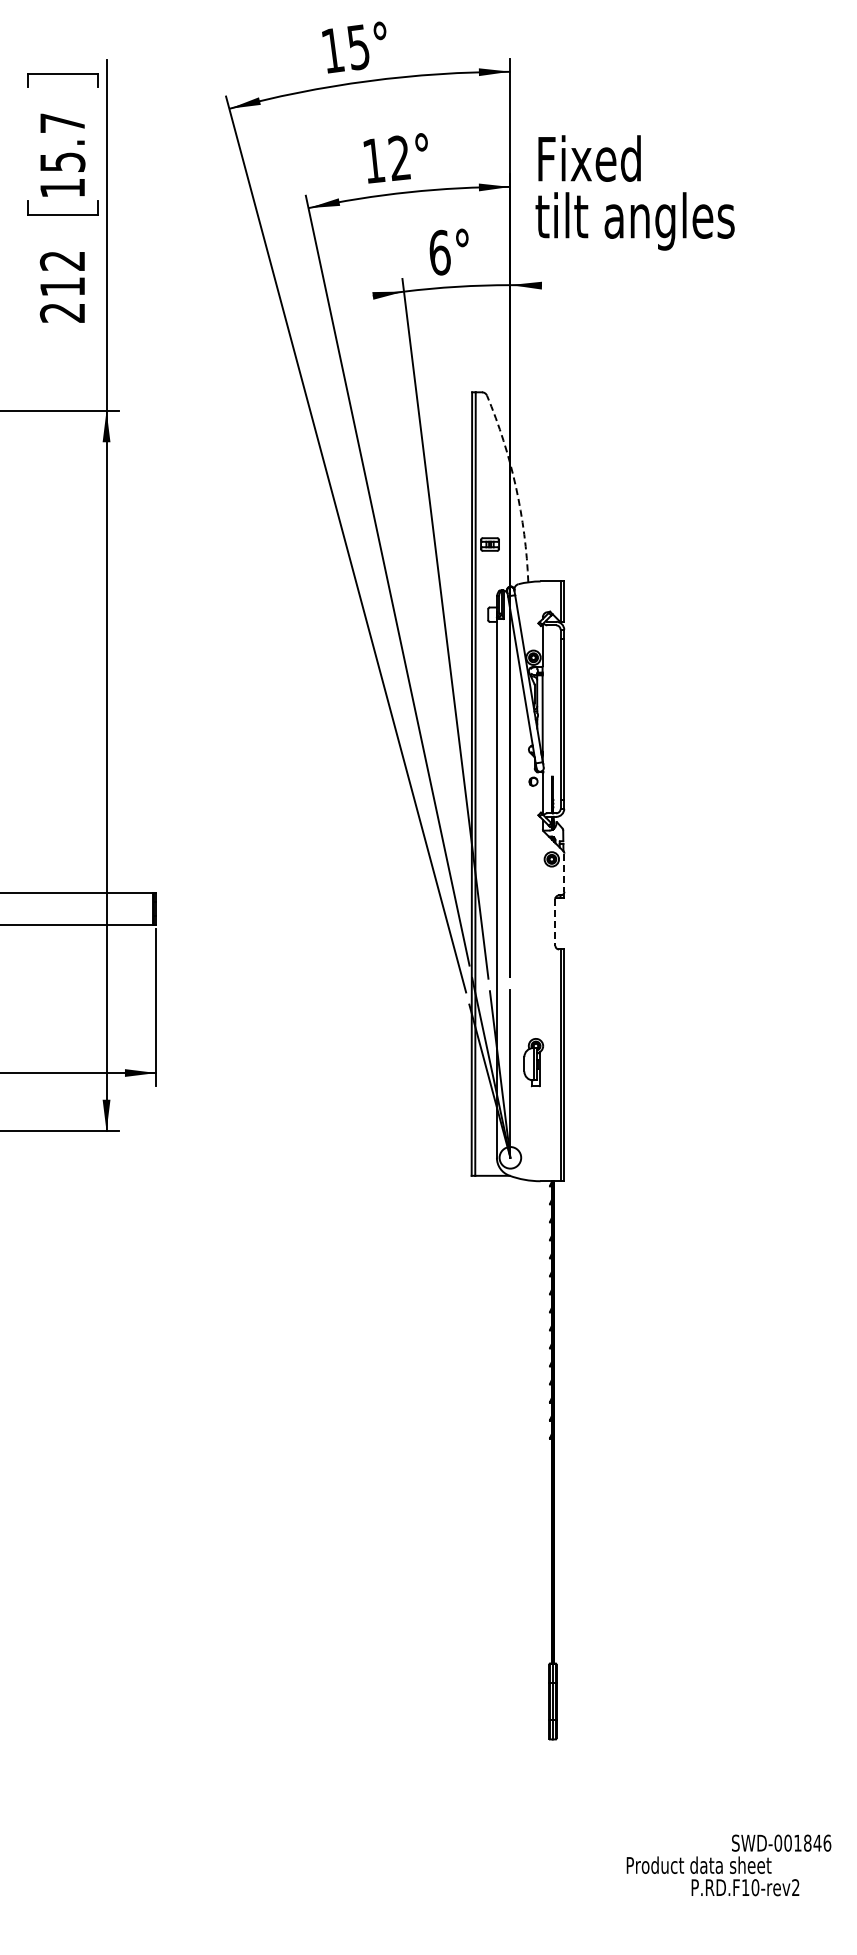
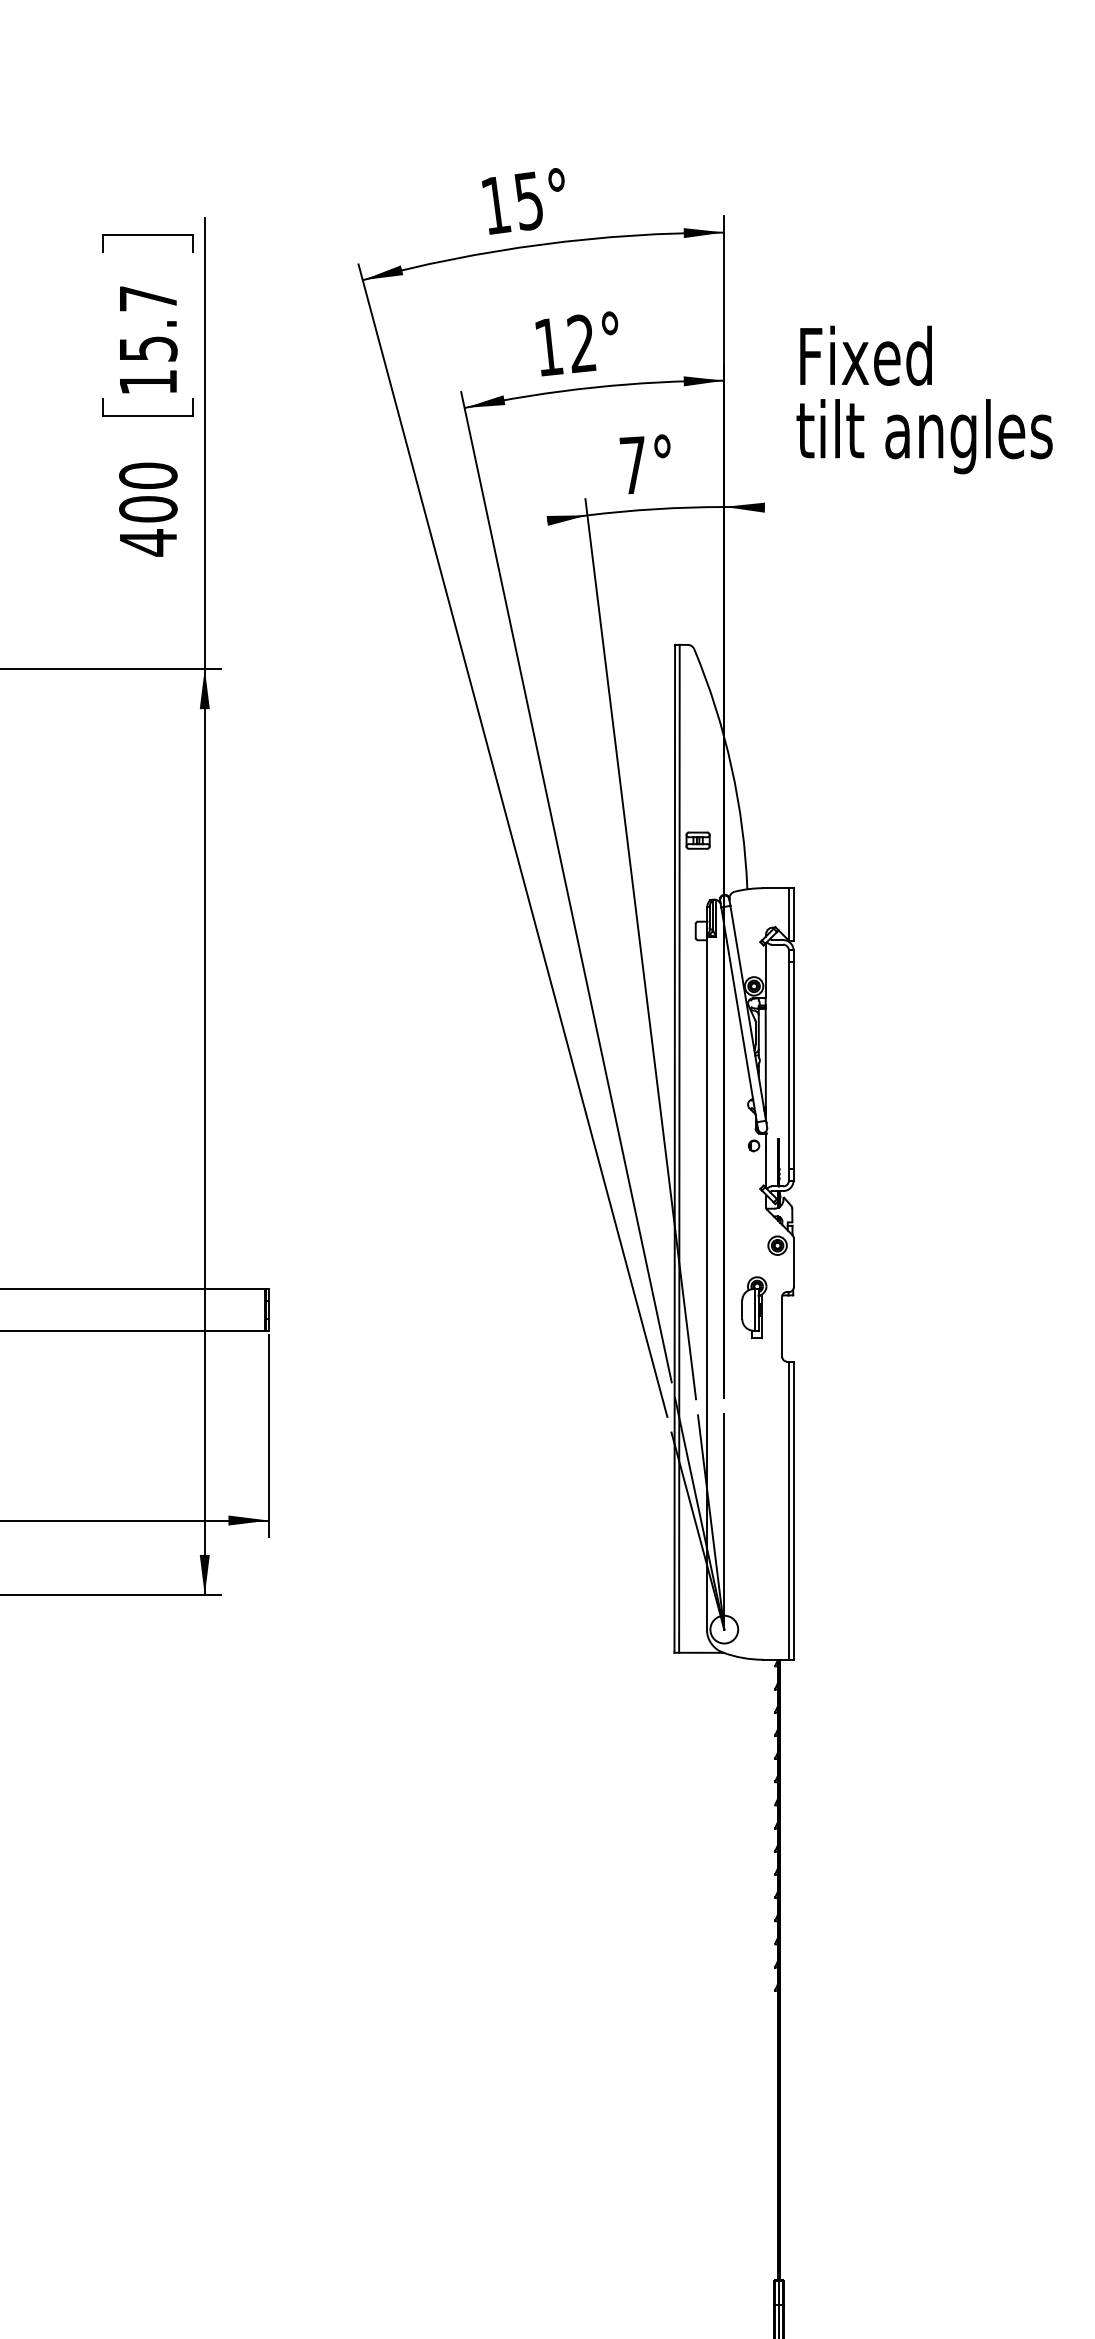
text: (634, 192) -> (923, 399), moved
text: (439, 252) -> (633, 465), 6° -> 7°
text: (62, 286) -> (148, 508), 212 -> 400
arc: (515, 487) -> (730, 767), dashed -> solid
line: (564, 873) -> (793, 1263), dashed -> solid
line: (555, 922) -> (782, 1326), dashed -> solid
part: (533, 1062) -> (754, 1307), moved

